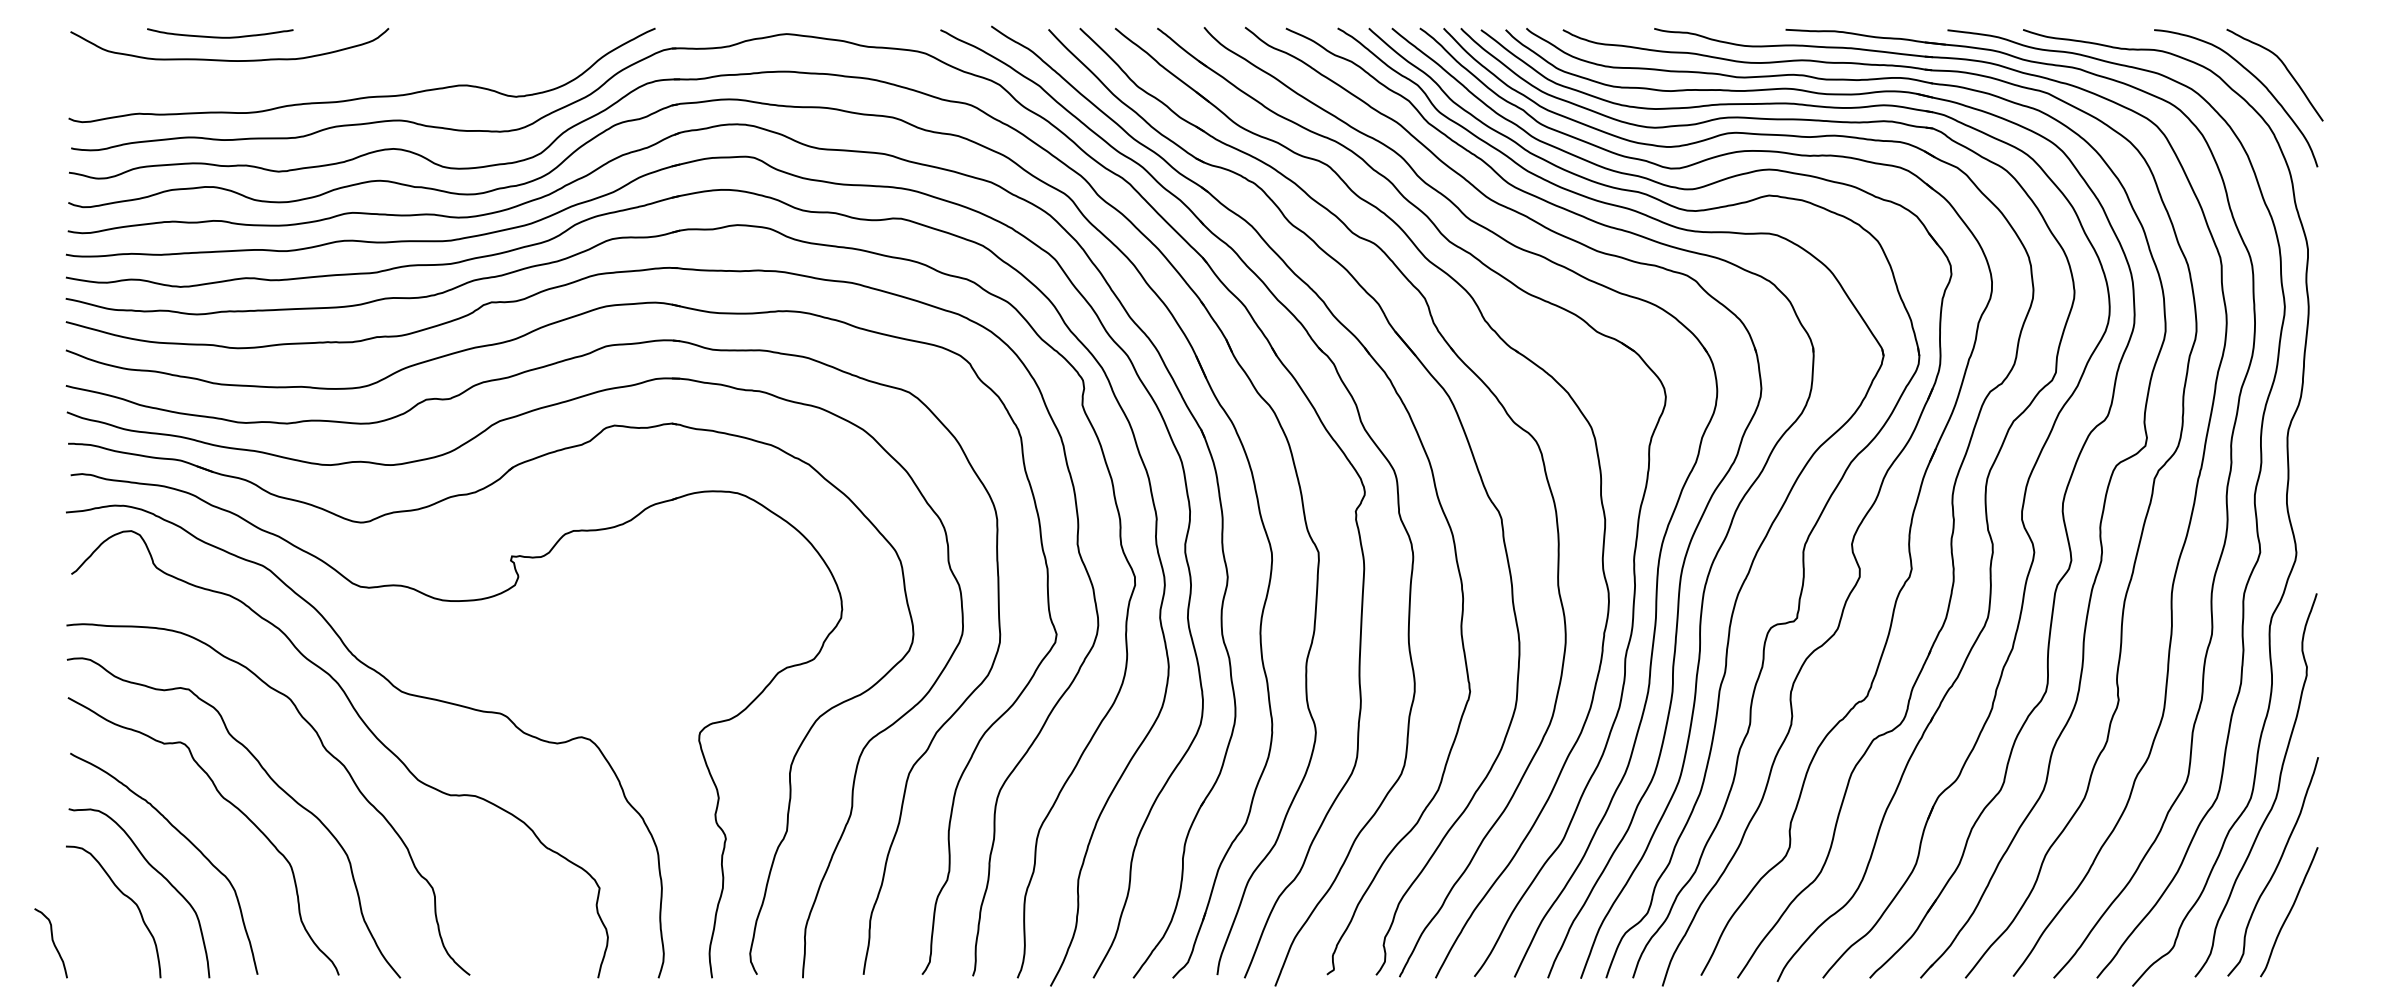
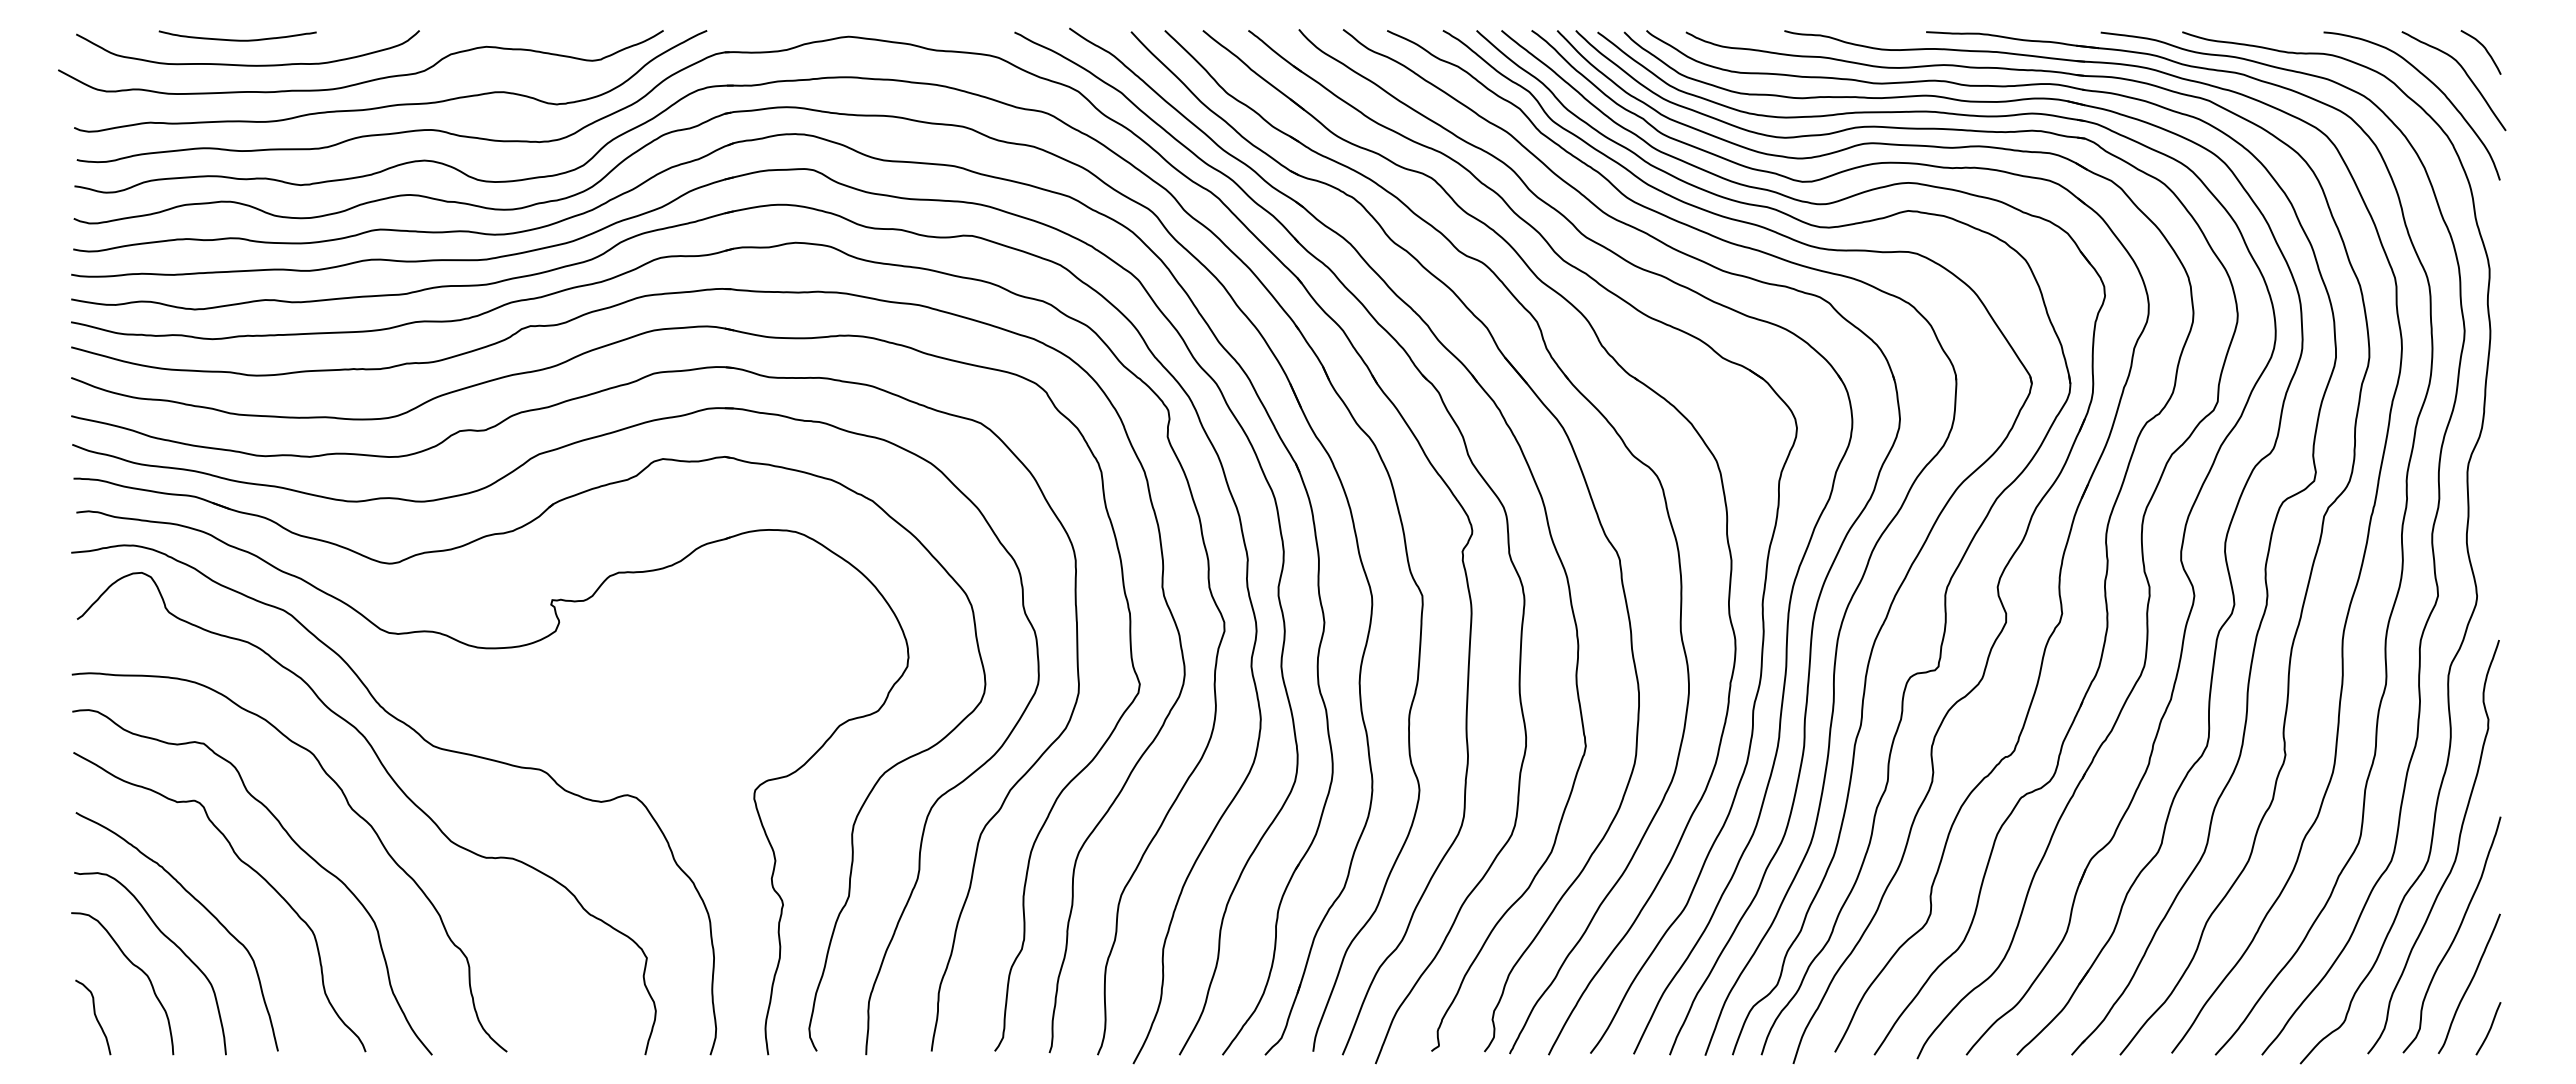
curve: (2303, 45) -> (2484, 49), added
curve: (335, 75) -> (362, 81), added
curve: (52, 942) -> (94, 1016), moved
curve: (2307, 953) -> (2489, 1028), added

